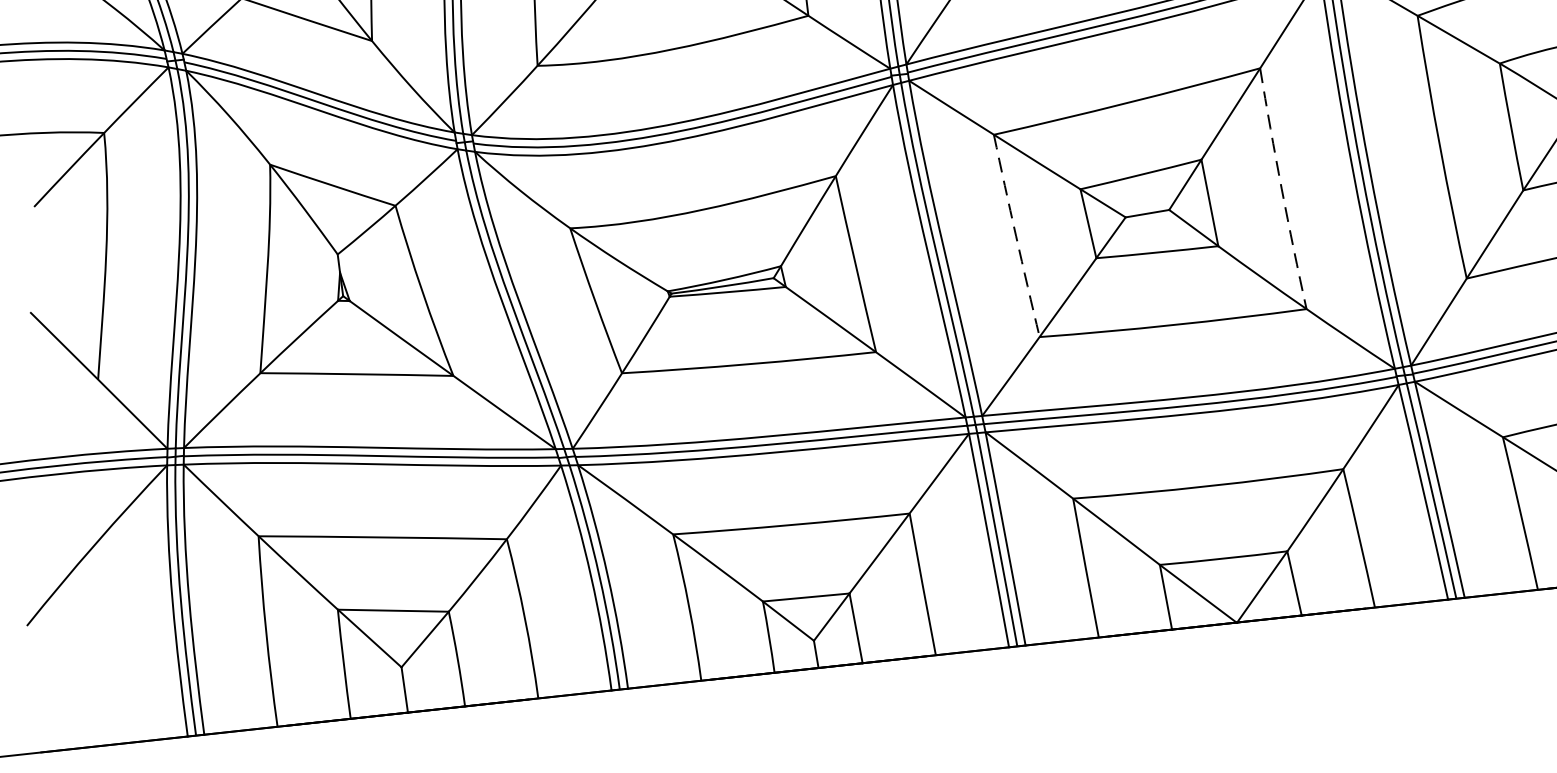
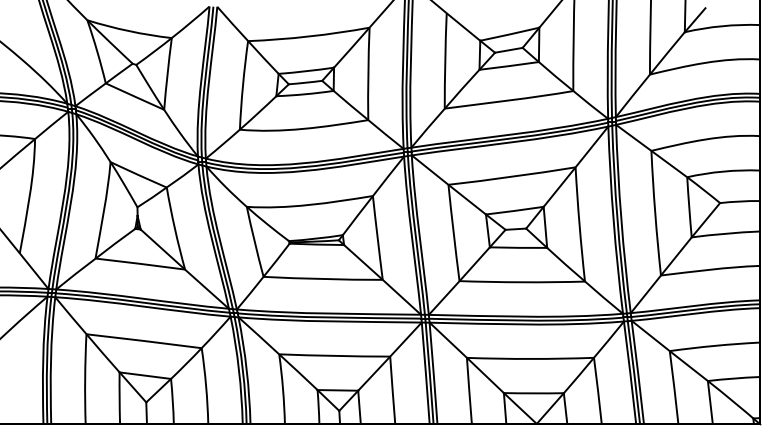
arc: (1281, 188) -> (579, 224), dashed -> solid
arc: (1015, 235) -> (453, 232), dashed -> solid

